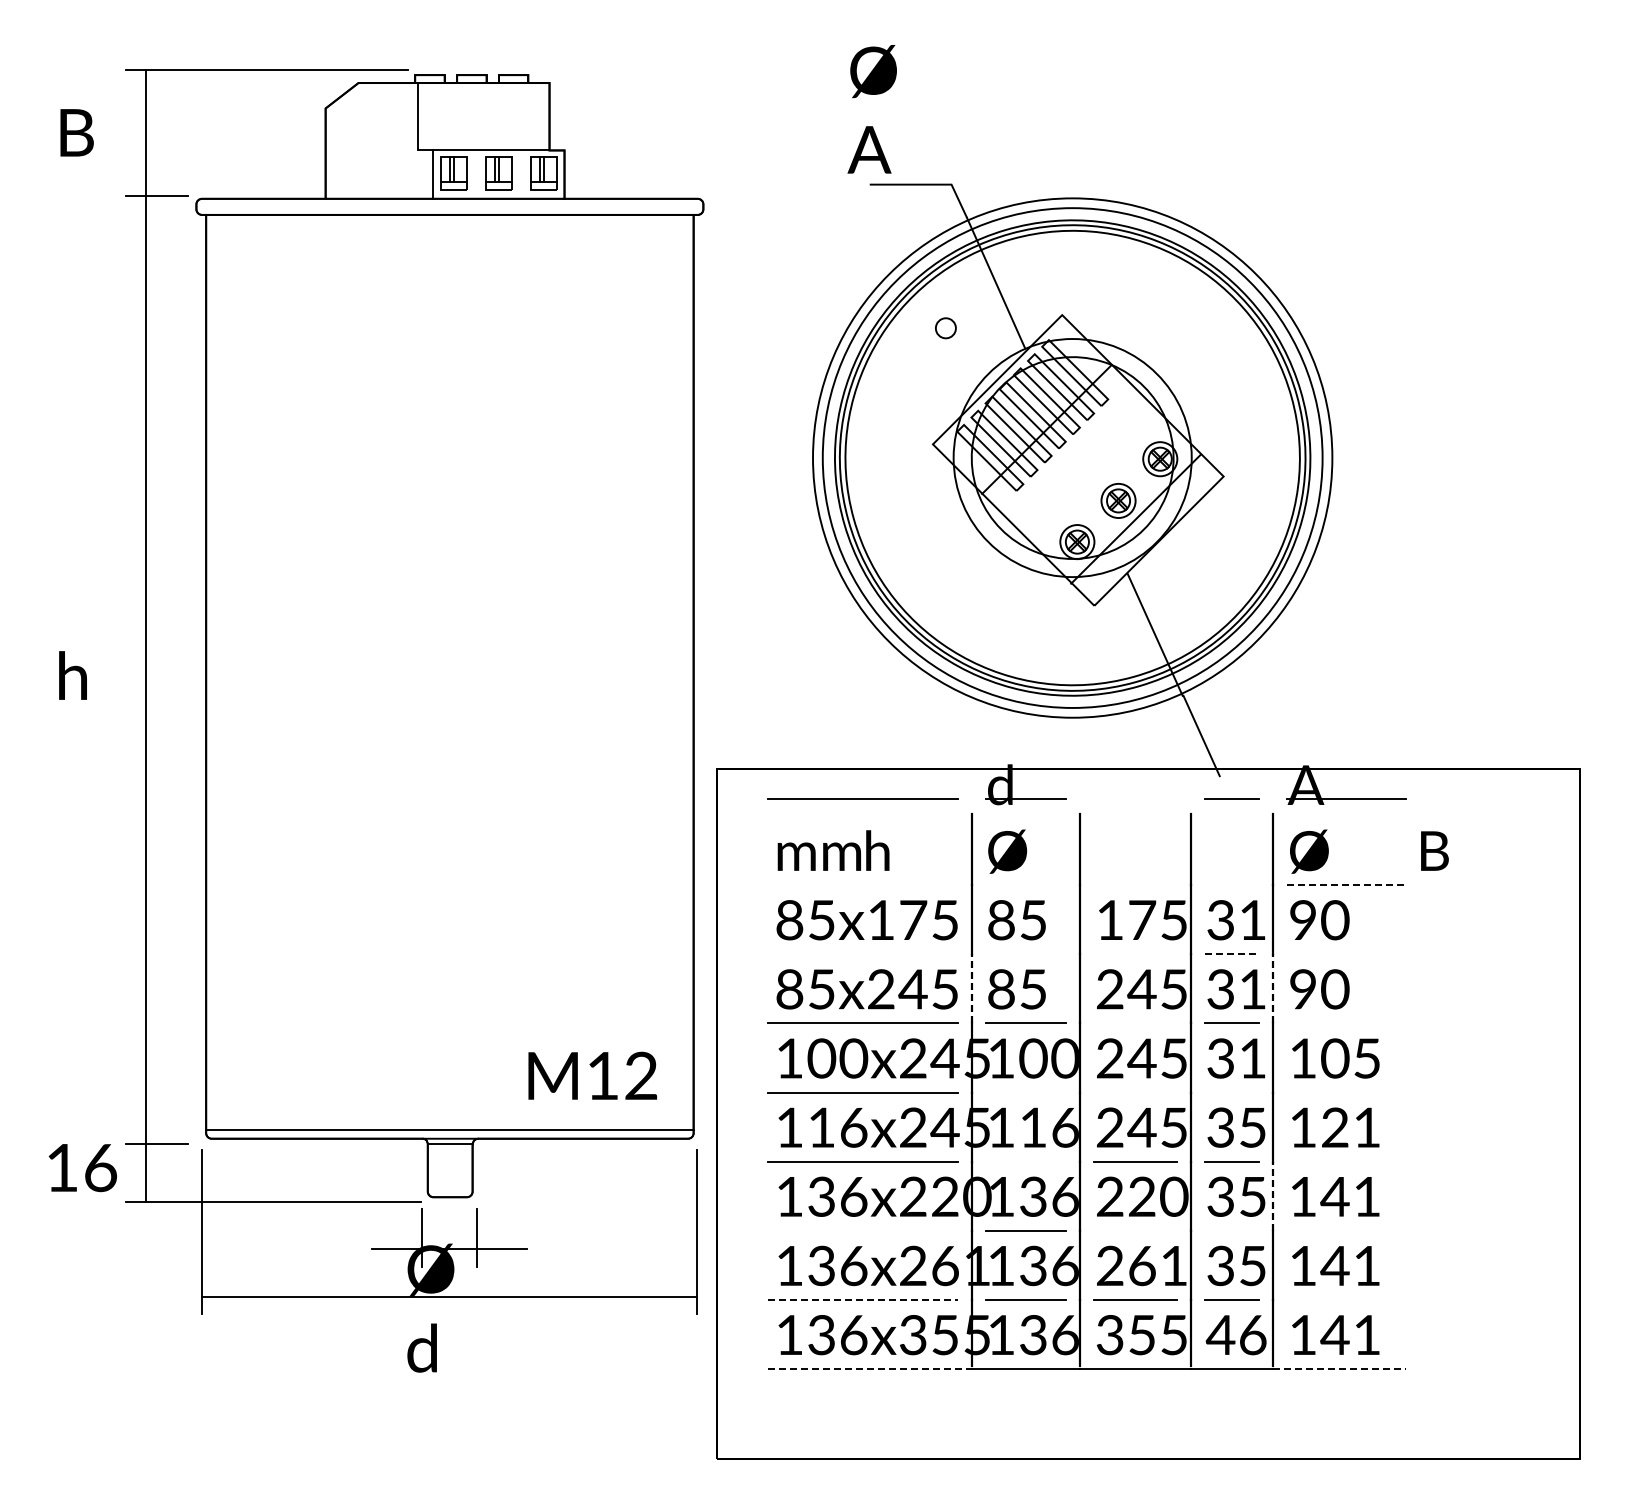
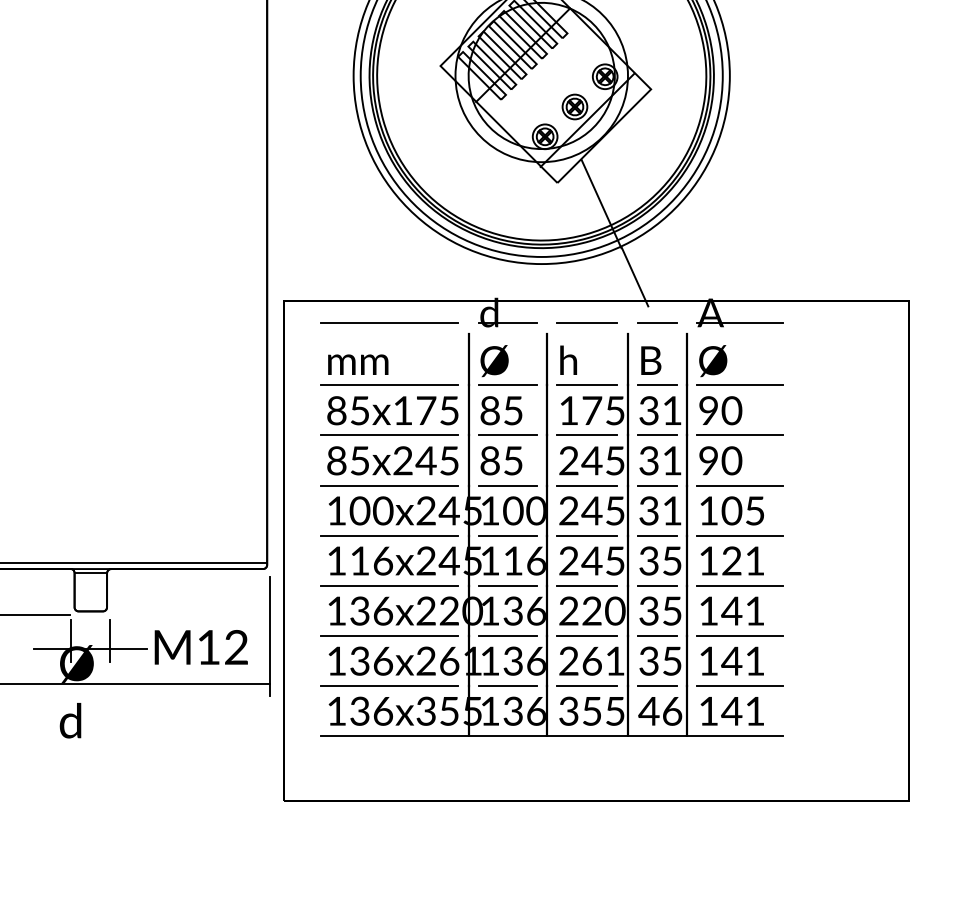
line: (1135, 799) -> (587, 323), added
text: (877, 850) -> (568, 360), moved
text: (1434, 850) -> (650, 360), moved
line: (862, 885) -> (389, 385), added
line: (1025, 885) -> (507, 385), added
line: (1135, 885) -> (587, 385), added
line: (1232, 885) -> (657, 385), added
line: (1346, 885) -> (740, 385), dashed -> solid
line: (862, 954) -> (389, 435), added
line: (1025, 954) -> (507, 435), added
line: (1135, 954) -> (587, 435), added
line: (1232, 954) -> (657, 435), dashed -> solid
line: (1346, 954) -> (740, 435), added
line: (971, 988) -> (468, 460), dashed -> solid
line: (1273, 988) -> (687, 460), dashed -> solid
line: (1135, 1022) -> (587, 484), added
line: (1346, 1023) -> (740, 485), added
text: (592, 1075) -> (201, 647), moved
line: (1025, 1092) -> (507, 535), added
line: (1135, 1092) -> (587, 535), added
line: (1232, 1092) -> (657, 535), added
line: (1346, 1092) -> (740, 535), added
line: (1025, 1161) -> (507, 585), added
line: (1346, 1161) -> (740, 585), added
line: (1273, 1196) -> (687, 610), dashed -> solid
line: (862, 1230) -> (389, 635), added
line: (1135, 1230) -> (587, 635), added
line: (1232, 1230) -> (657, 635), added
line: (1346, 1230) -> (740, 635), added
line: (863, 1300) -> (390, 686), dashed -> solid
line: (1346, 1300) -> (740, 686), added
line: (870, 1369) -> (395, 736), dashed -> solid
line: (1340, 1369) -> (735, 736), dashed -> solid

